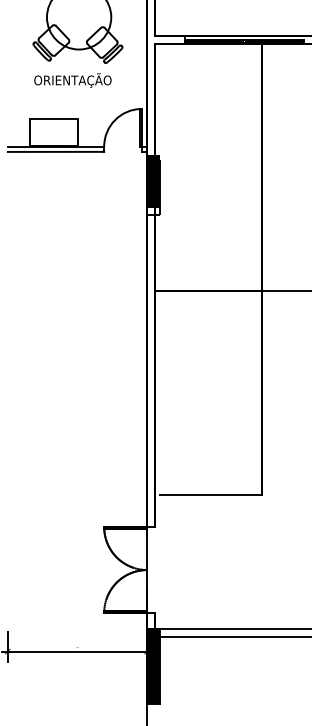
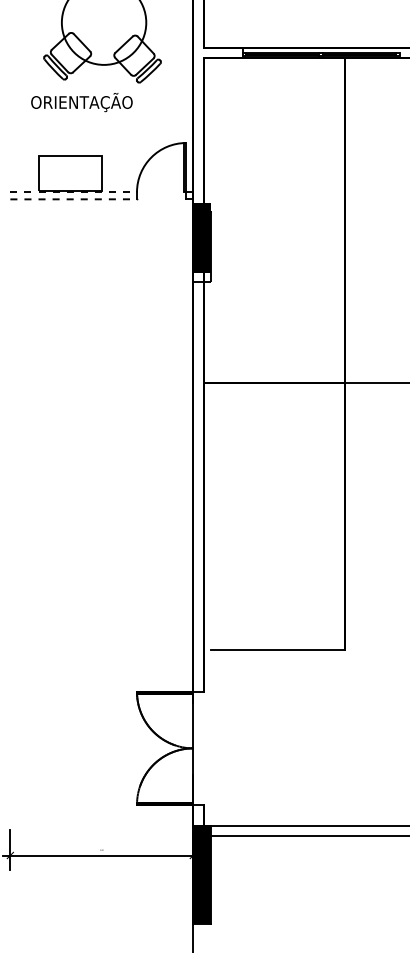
text: (72, 80) -> (81, 102), moved
line: (56, 146) -> (74, 192), solid -> dashed
line: (56, 152) -> (74, 199), solid -> dashed

